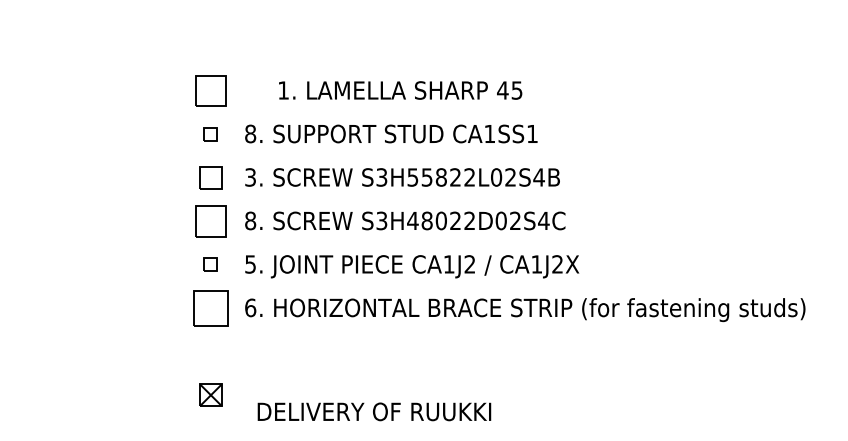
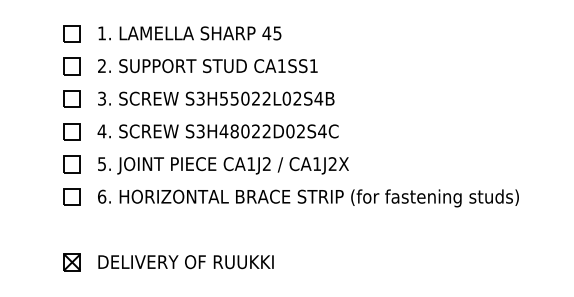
part: (210, 90) -> (71, 33), size x0.71
text: (400, 90) -> (189, 33), moved
part: (210, 133) -> (71, 65), size x1.67
text: (250, 133) -> (101, 65), 8. -> 2.
text: (440, 177) -> (244, 98), S3H55822L02S4B -> S3H55022L02S4B
part: (210, 220) -> (71, 131), size x0.71
text: (250, 220) -> (101, 131), 8. -> 4.
part: (210, 264) -> (71, 164), size x1.67
part: (210, 307) -> (71, 196), size x0.62
text: (374, 411) -> (186, 261), moved

